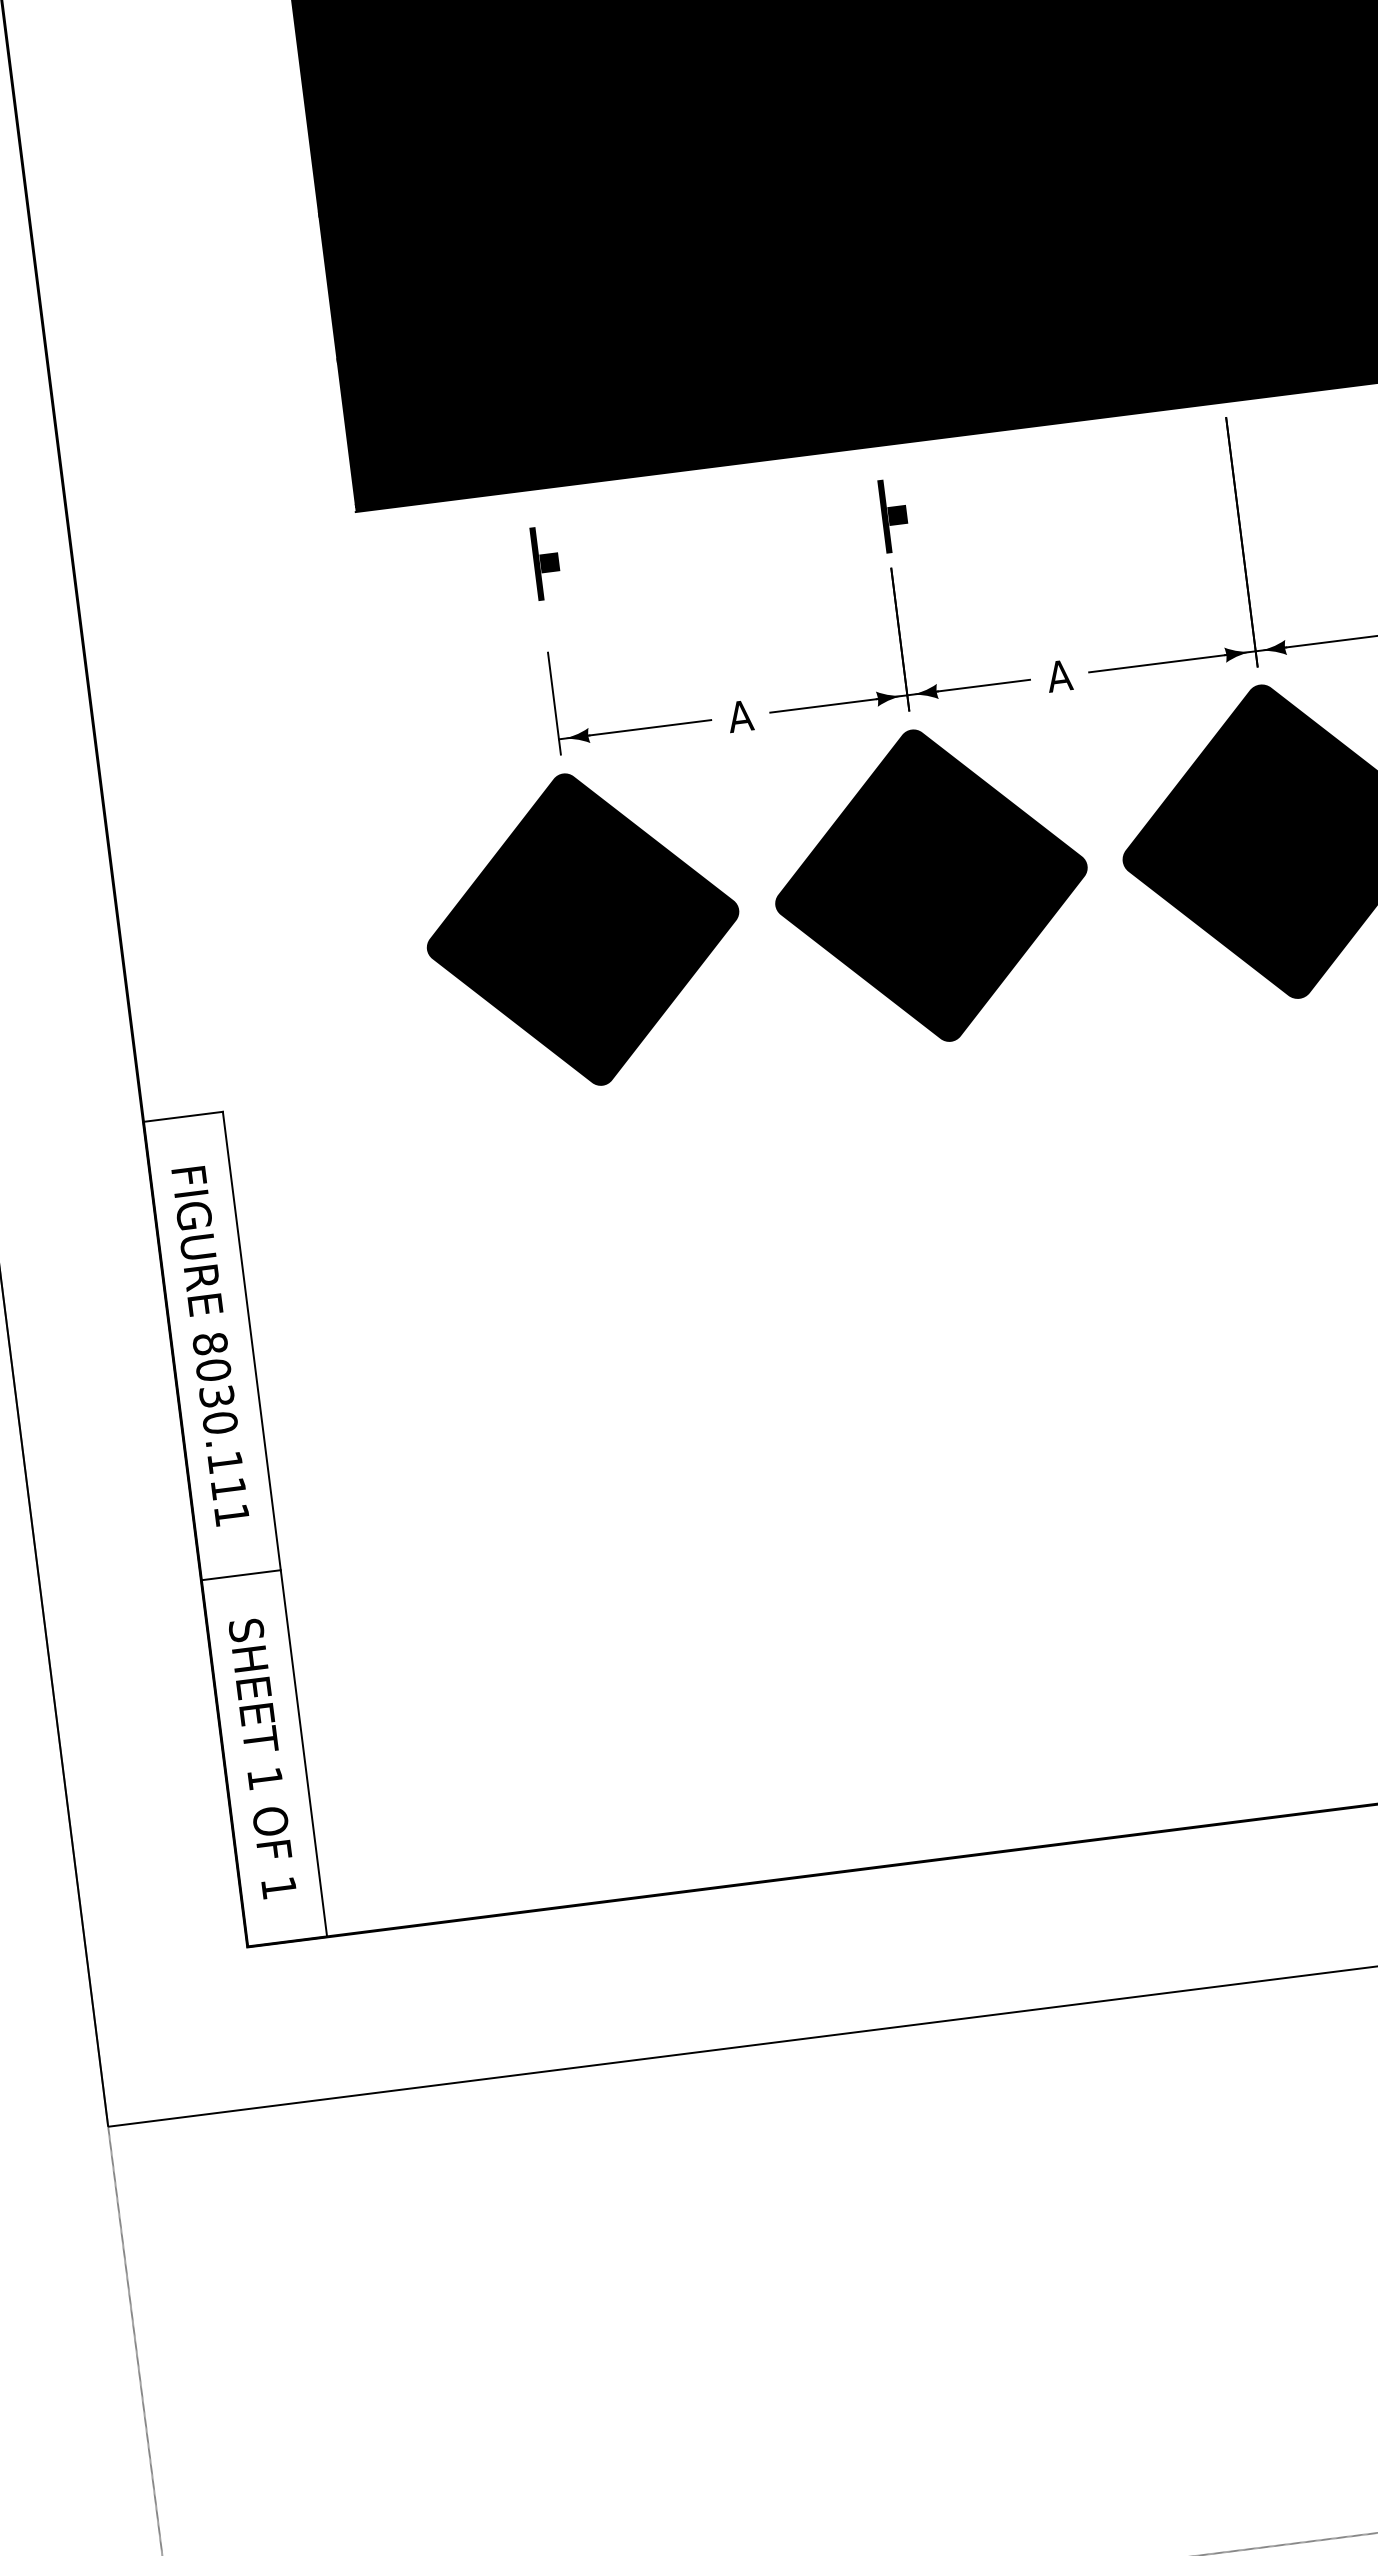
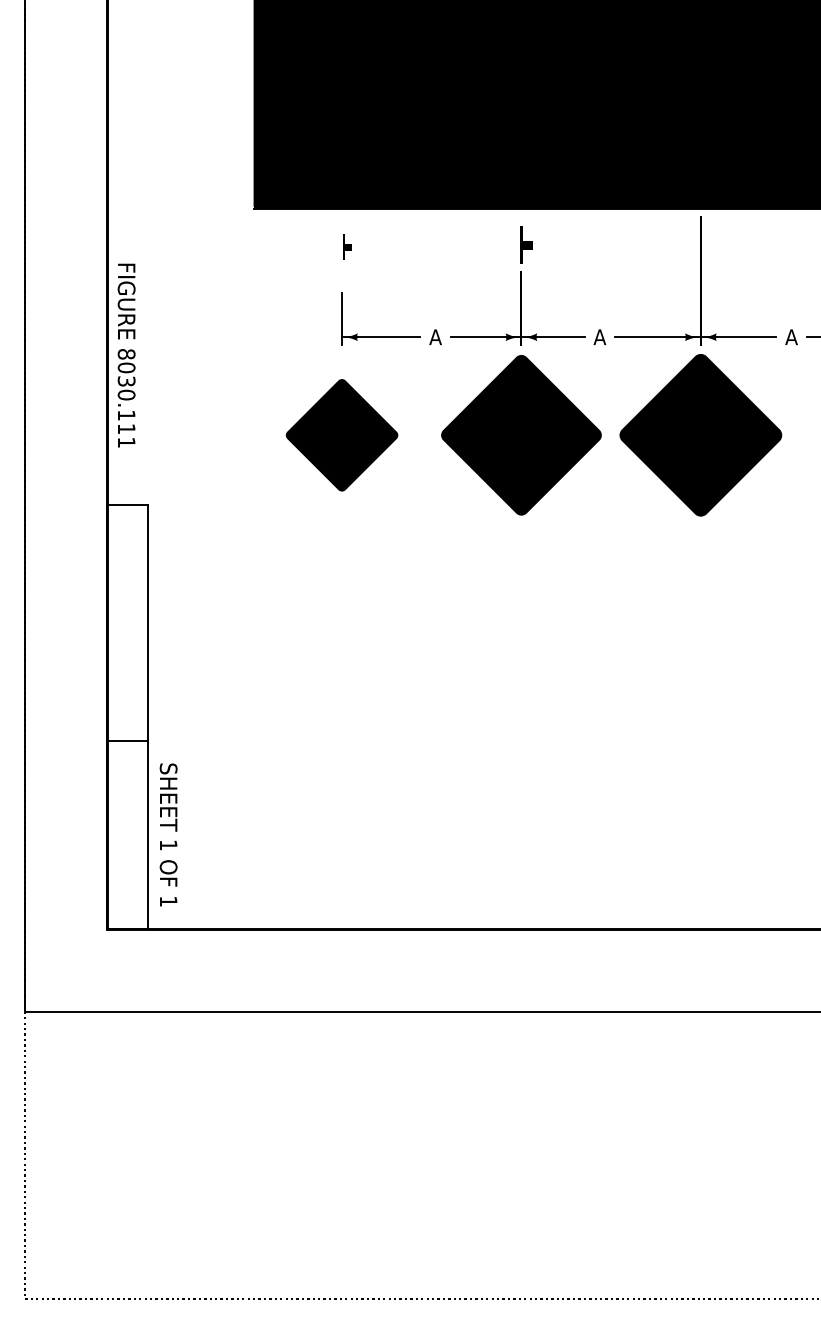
part: (547, 561) -> (347, 246), size x0.7
part: (581, 930) -> (341, 435), size x0.7
text: (210, 1346) -> (126, 355), moved
text: (262, 1757) -> (168, 834), moved

